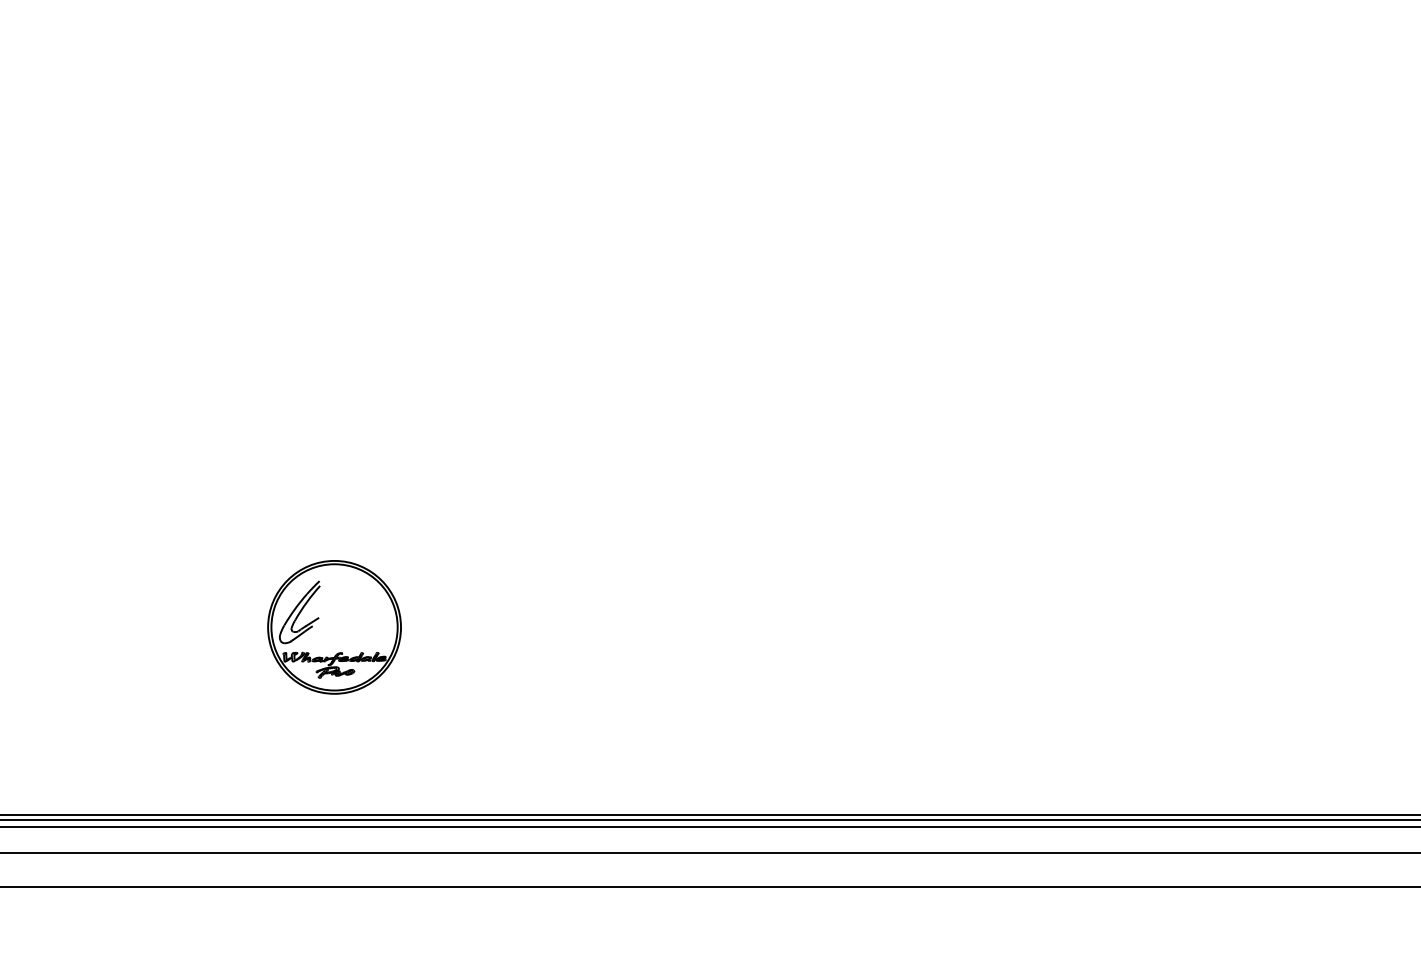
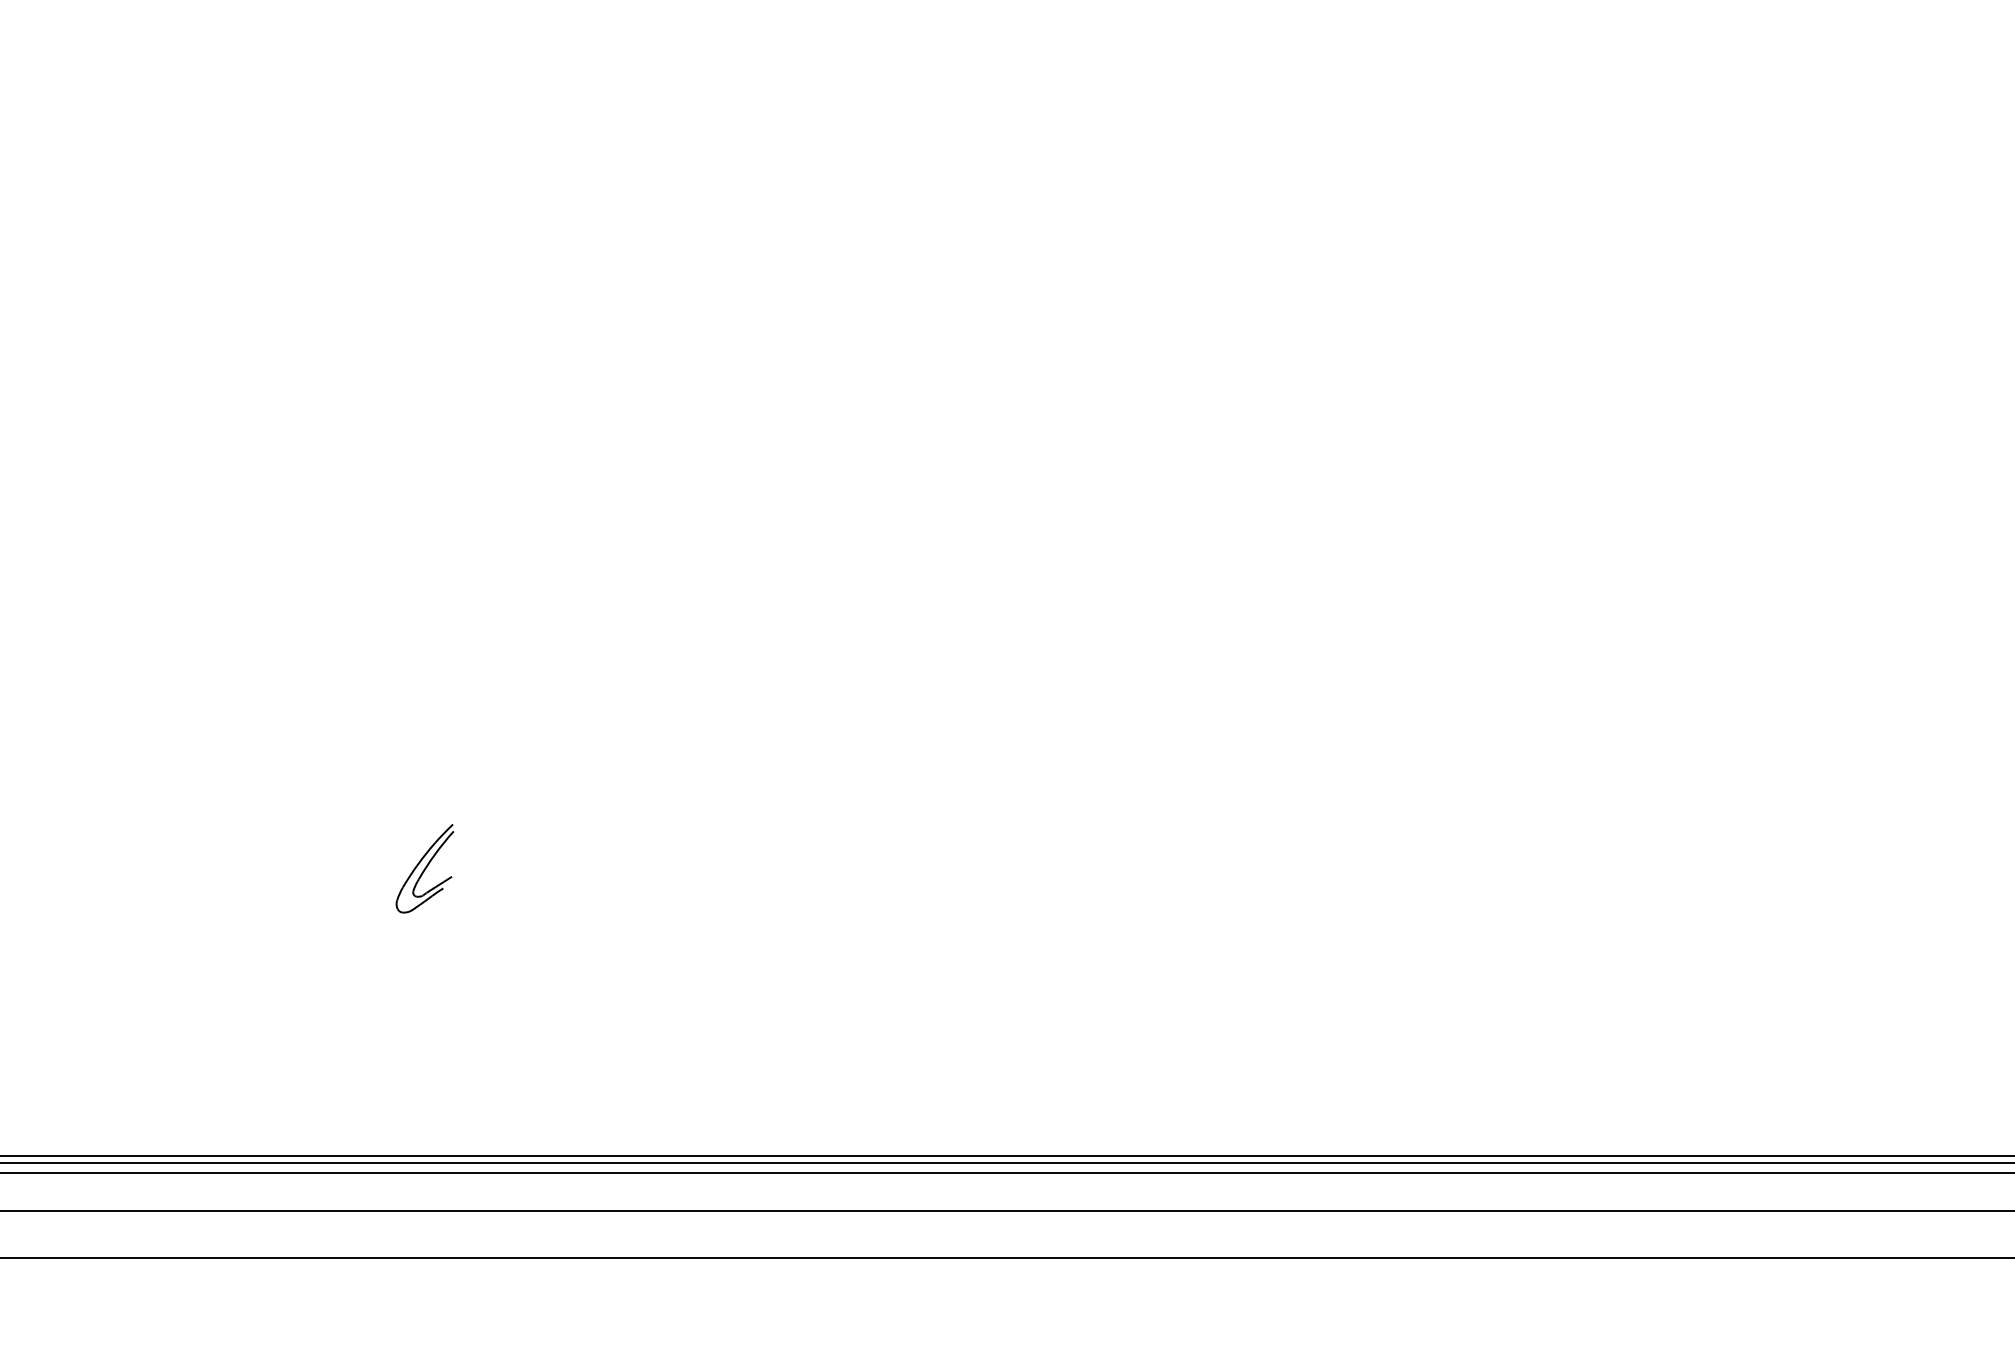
part: (334, 627) -> (474, 890), removed

